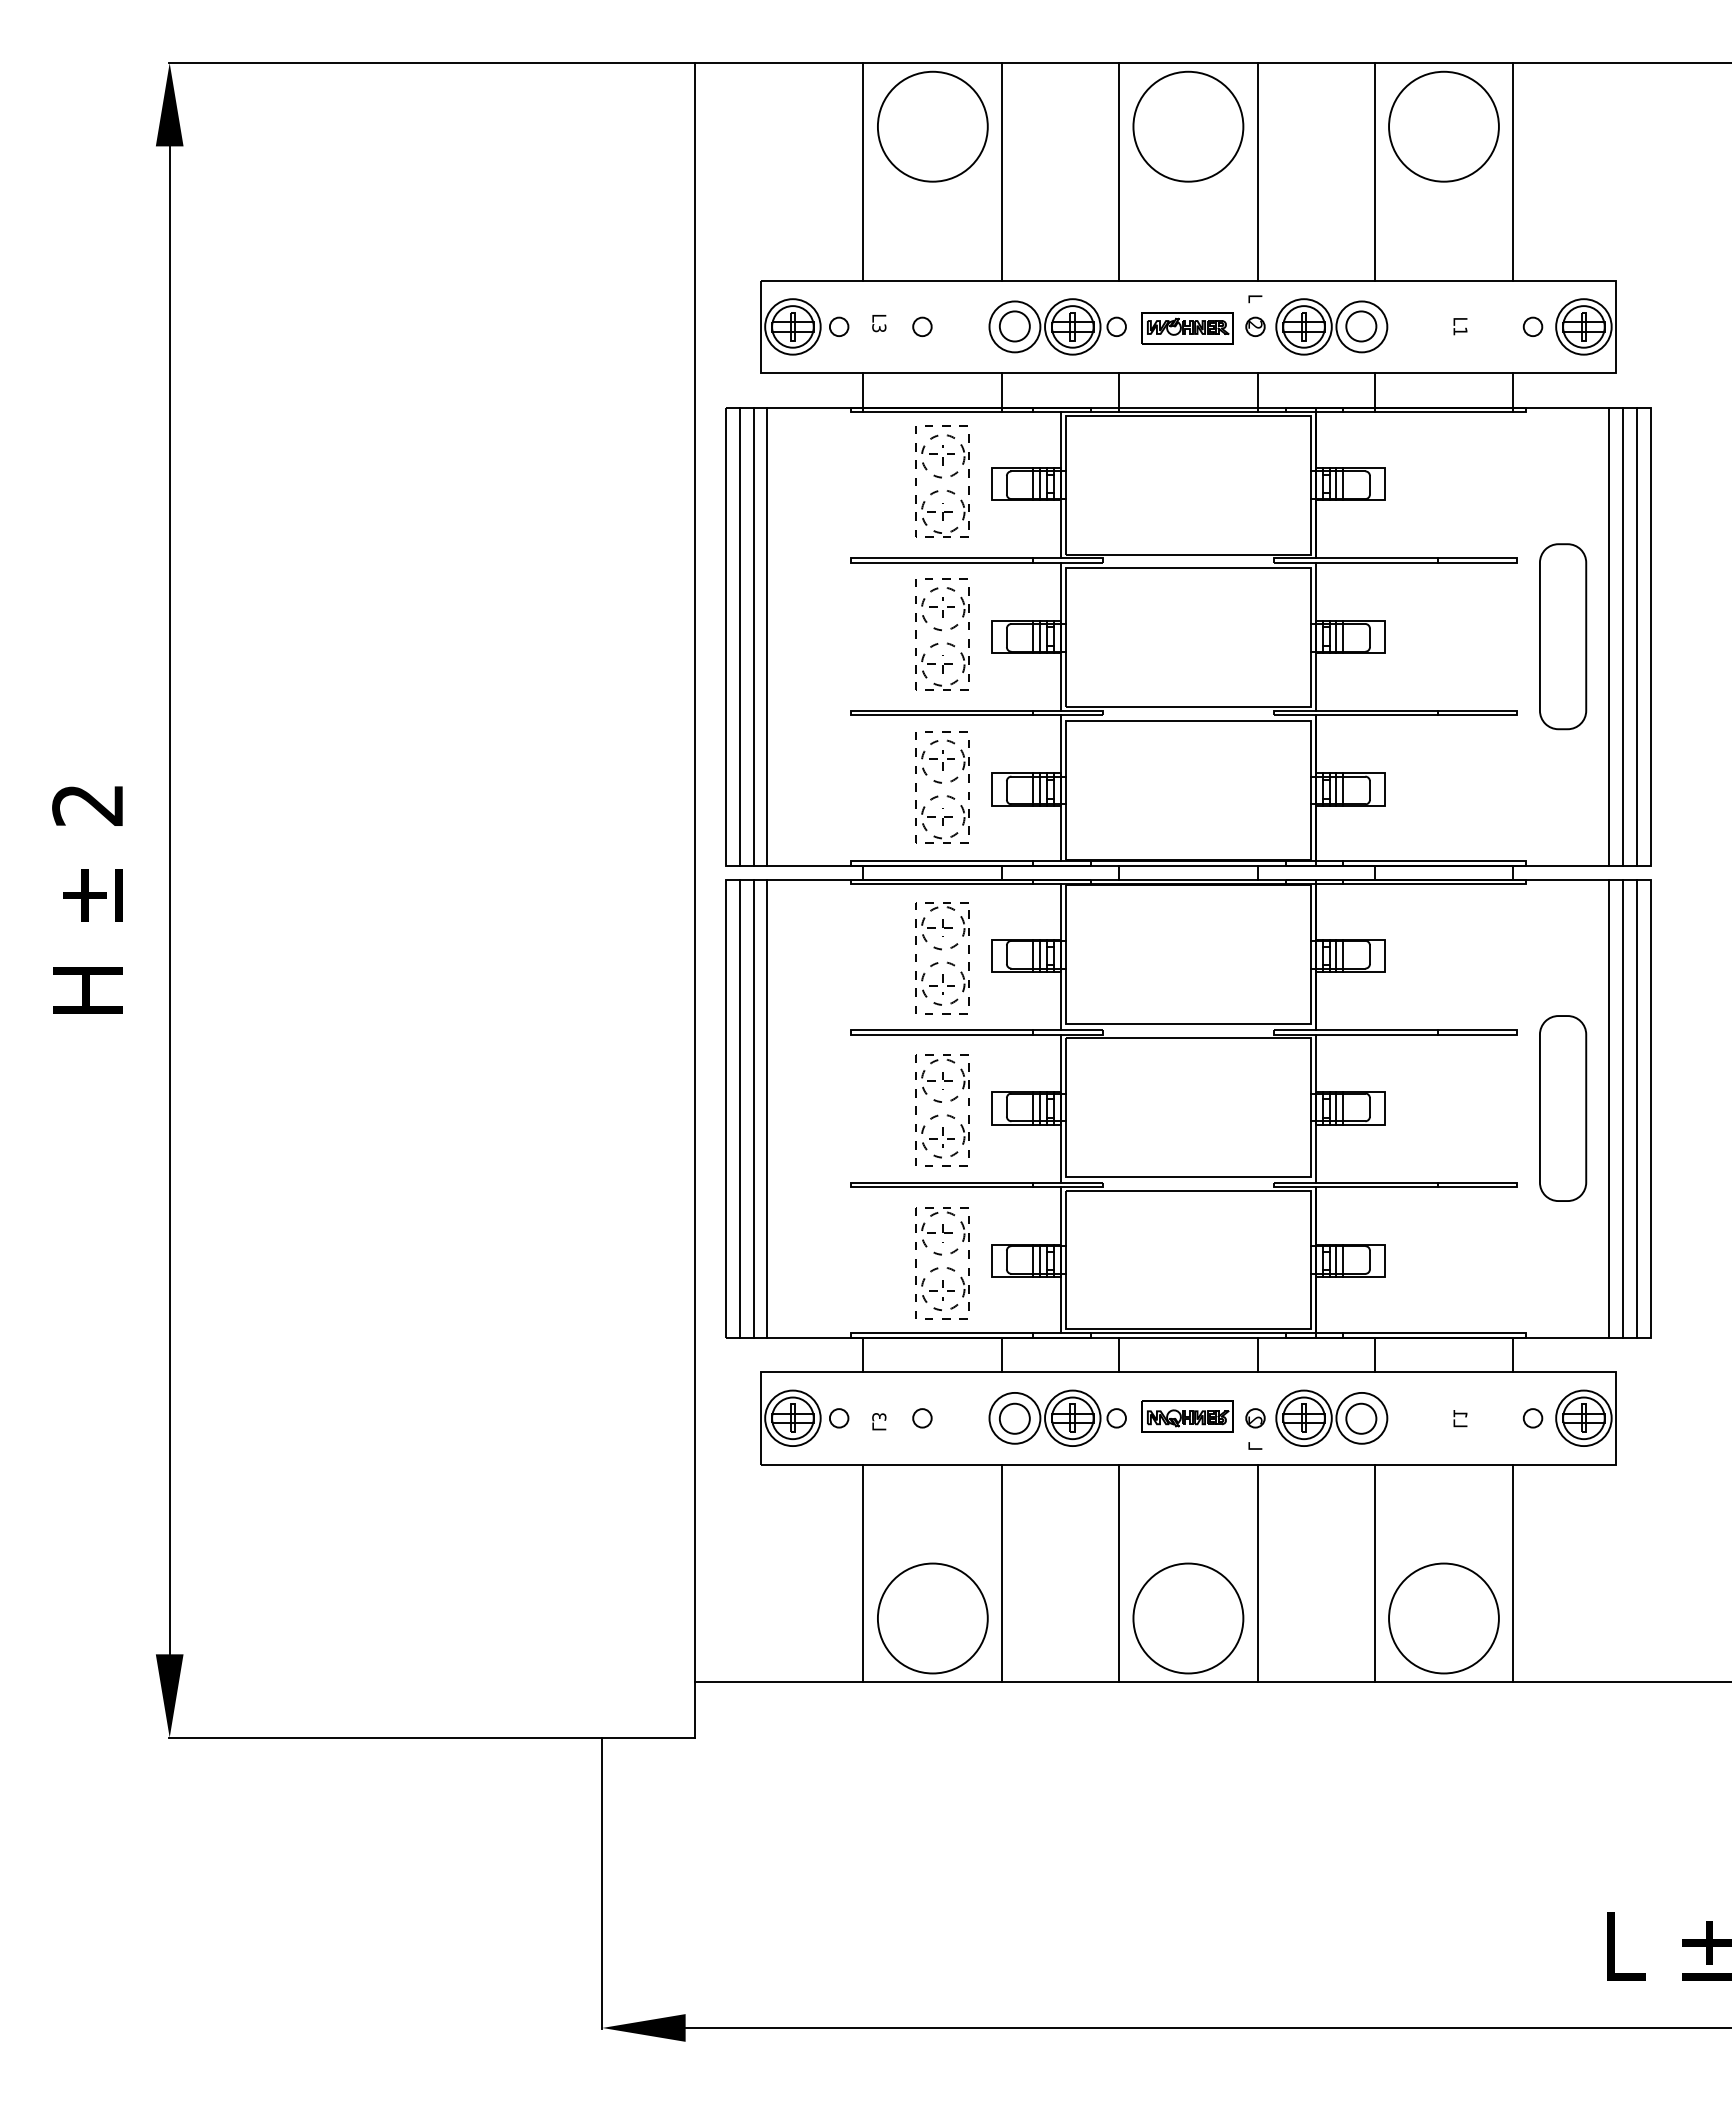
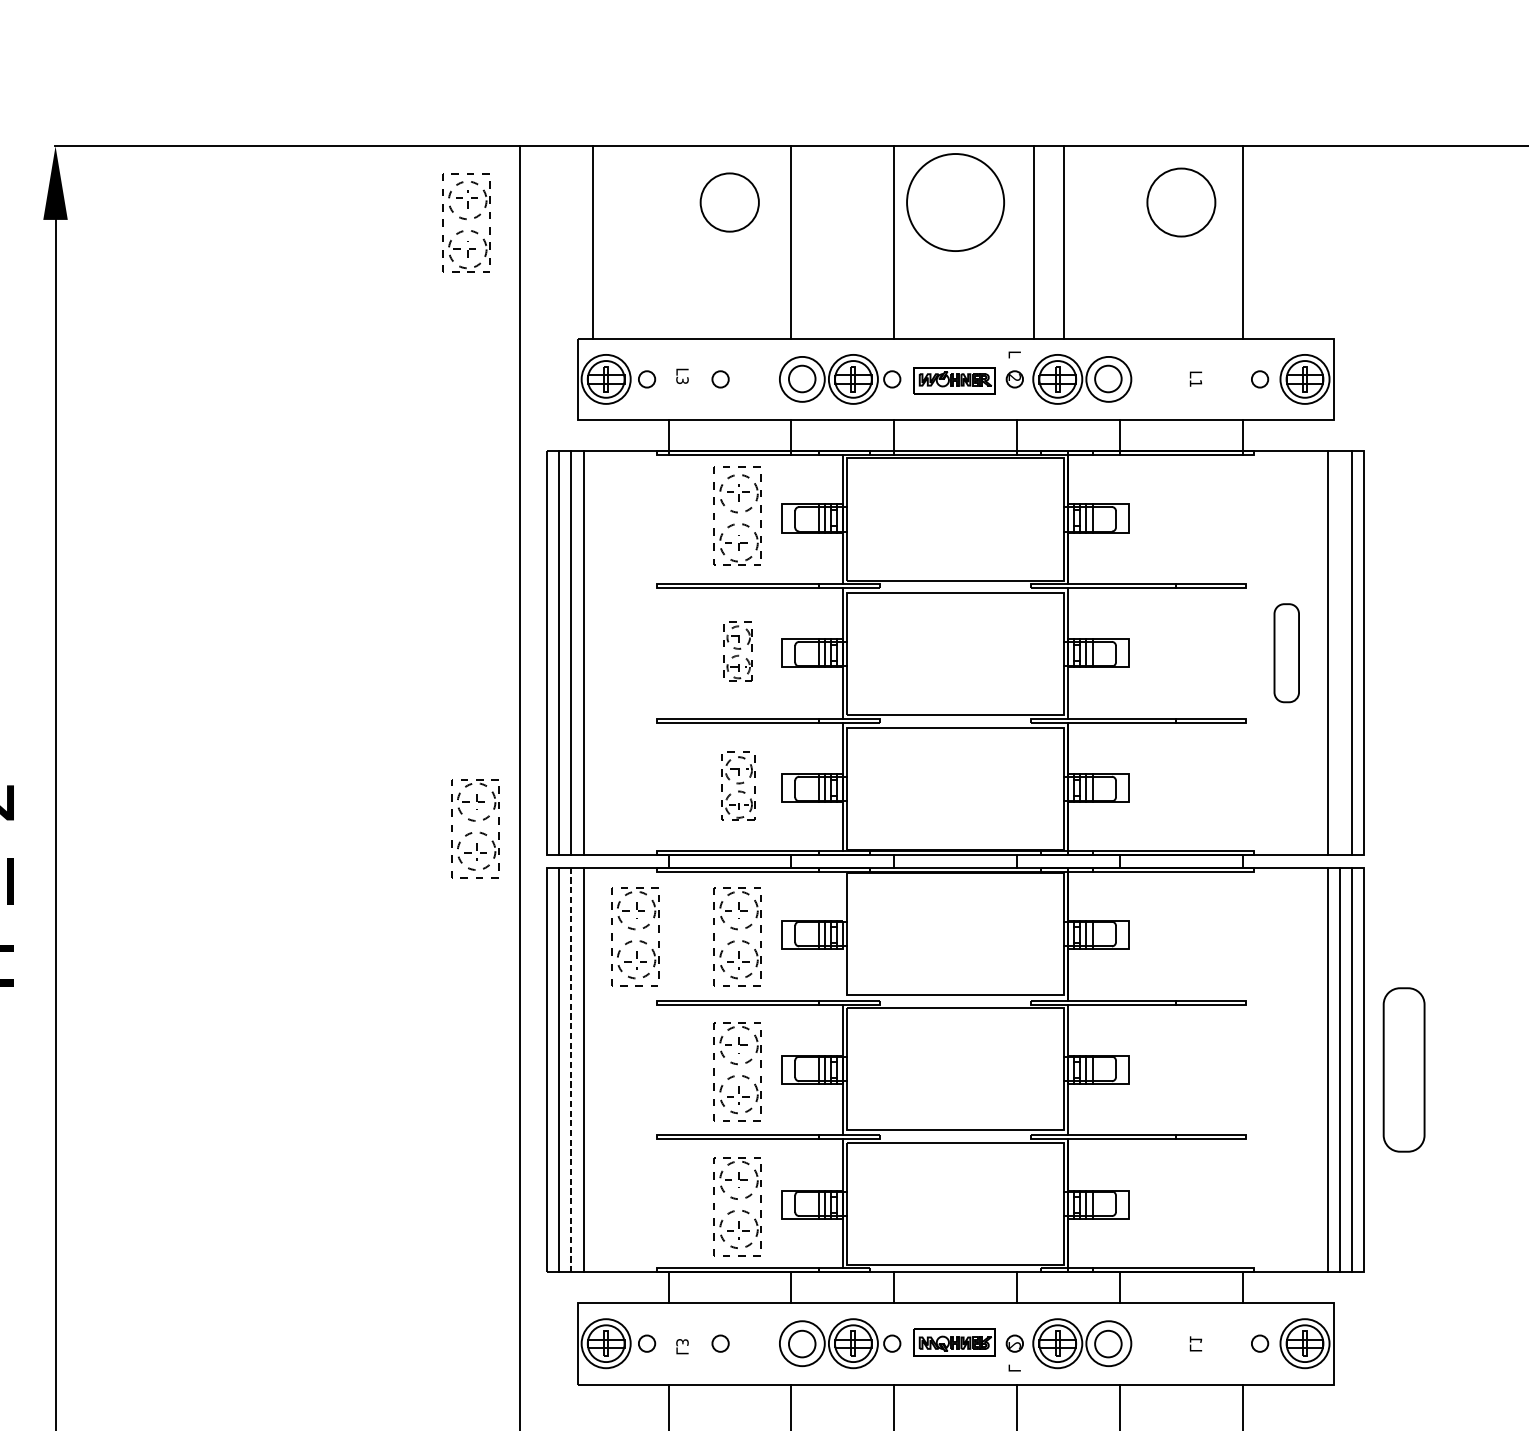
circle: (932, 126) -> (729, 202), size x0.6
circle: (1443, 126) -> (1180, 202), size x0.7
part: (635, 149) -> (467, 222), added
line: (863, 171) -> (592, 242), moved
line: (1257, 171) -> (1063, 242), moved
line: (1374, 171) -> (1033, 242), moved
part: (942, 634) -> (738, 651), size x0.6
part: (1563, 636) -> (1286, 652), size x0.6
line: (1623, 636) -> (1339, 652), removed
part: (942, 787) -> (738, 786), size x0.7
part: (640, 839) -> (471, 832), added
line: (1061, 956) -> (843, 935), removed
part: (826, 958) -> (635, 937), added
line: (753, 1108) -> (571, 1069), solid -> dashed
part: (1563, 1108) -> (1404, 1069), moved
line: (1188, 1332) -> (955, 1267), removed

